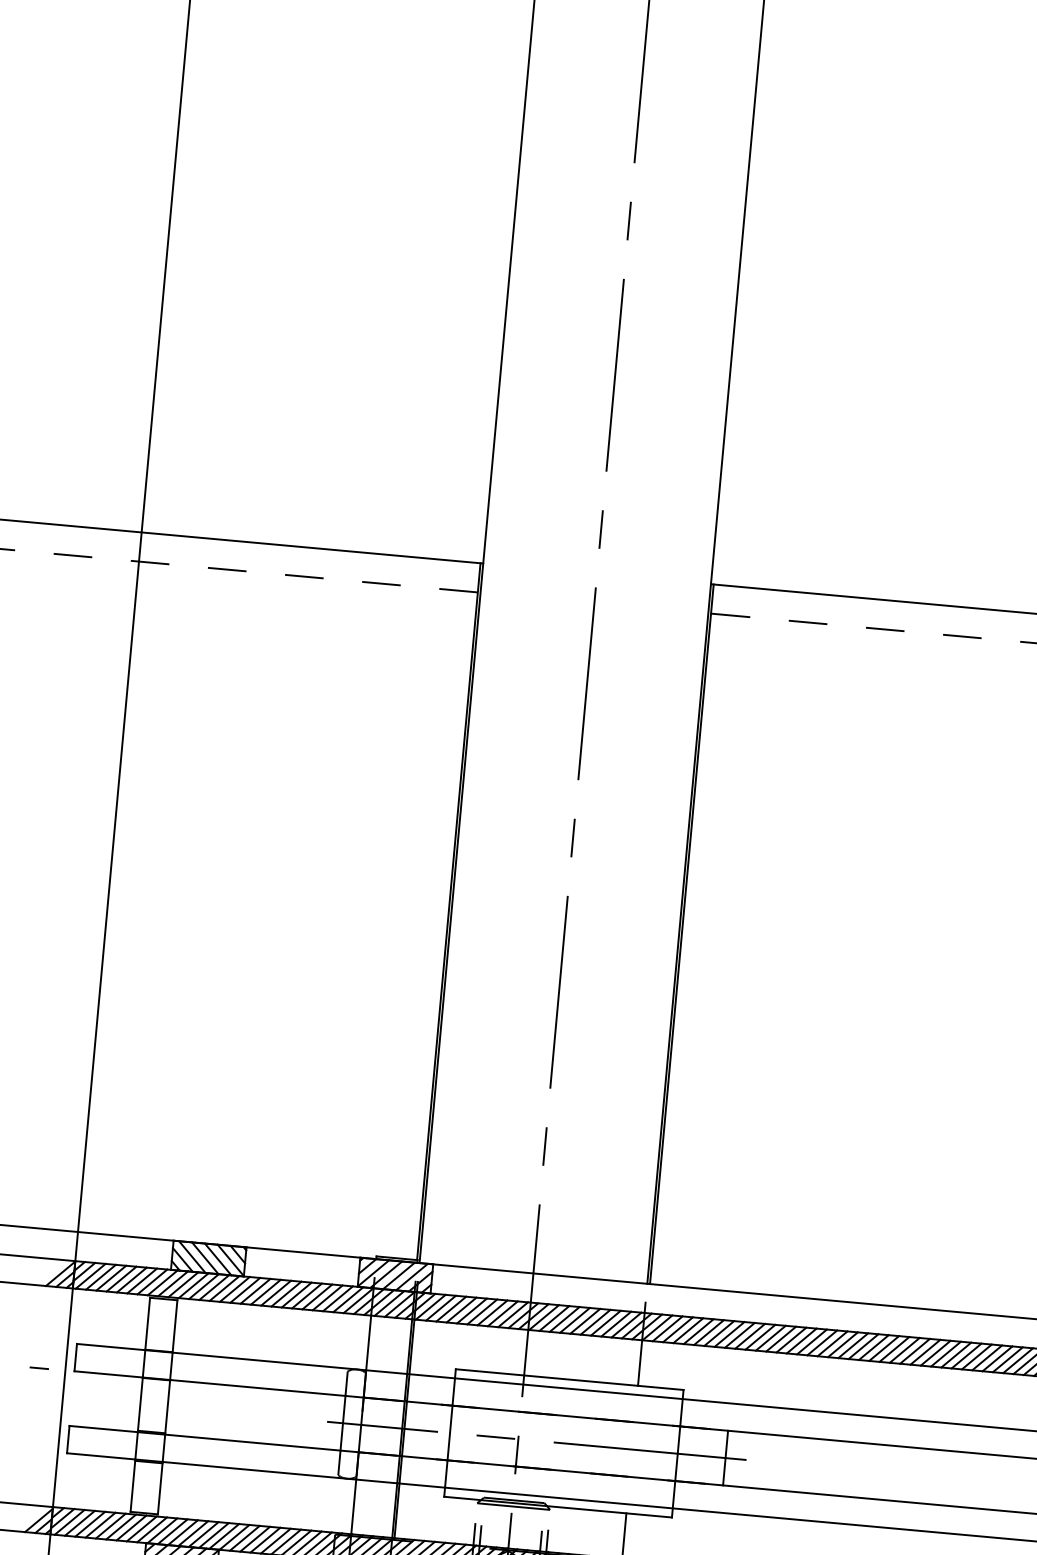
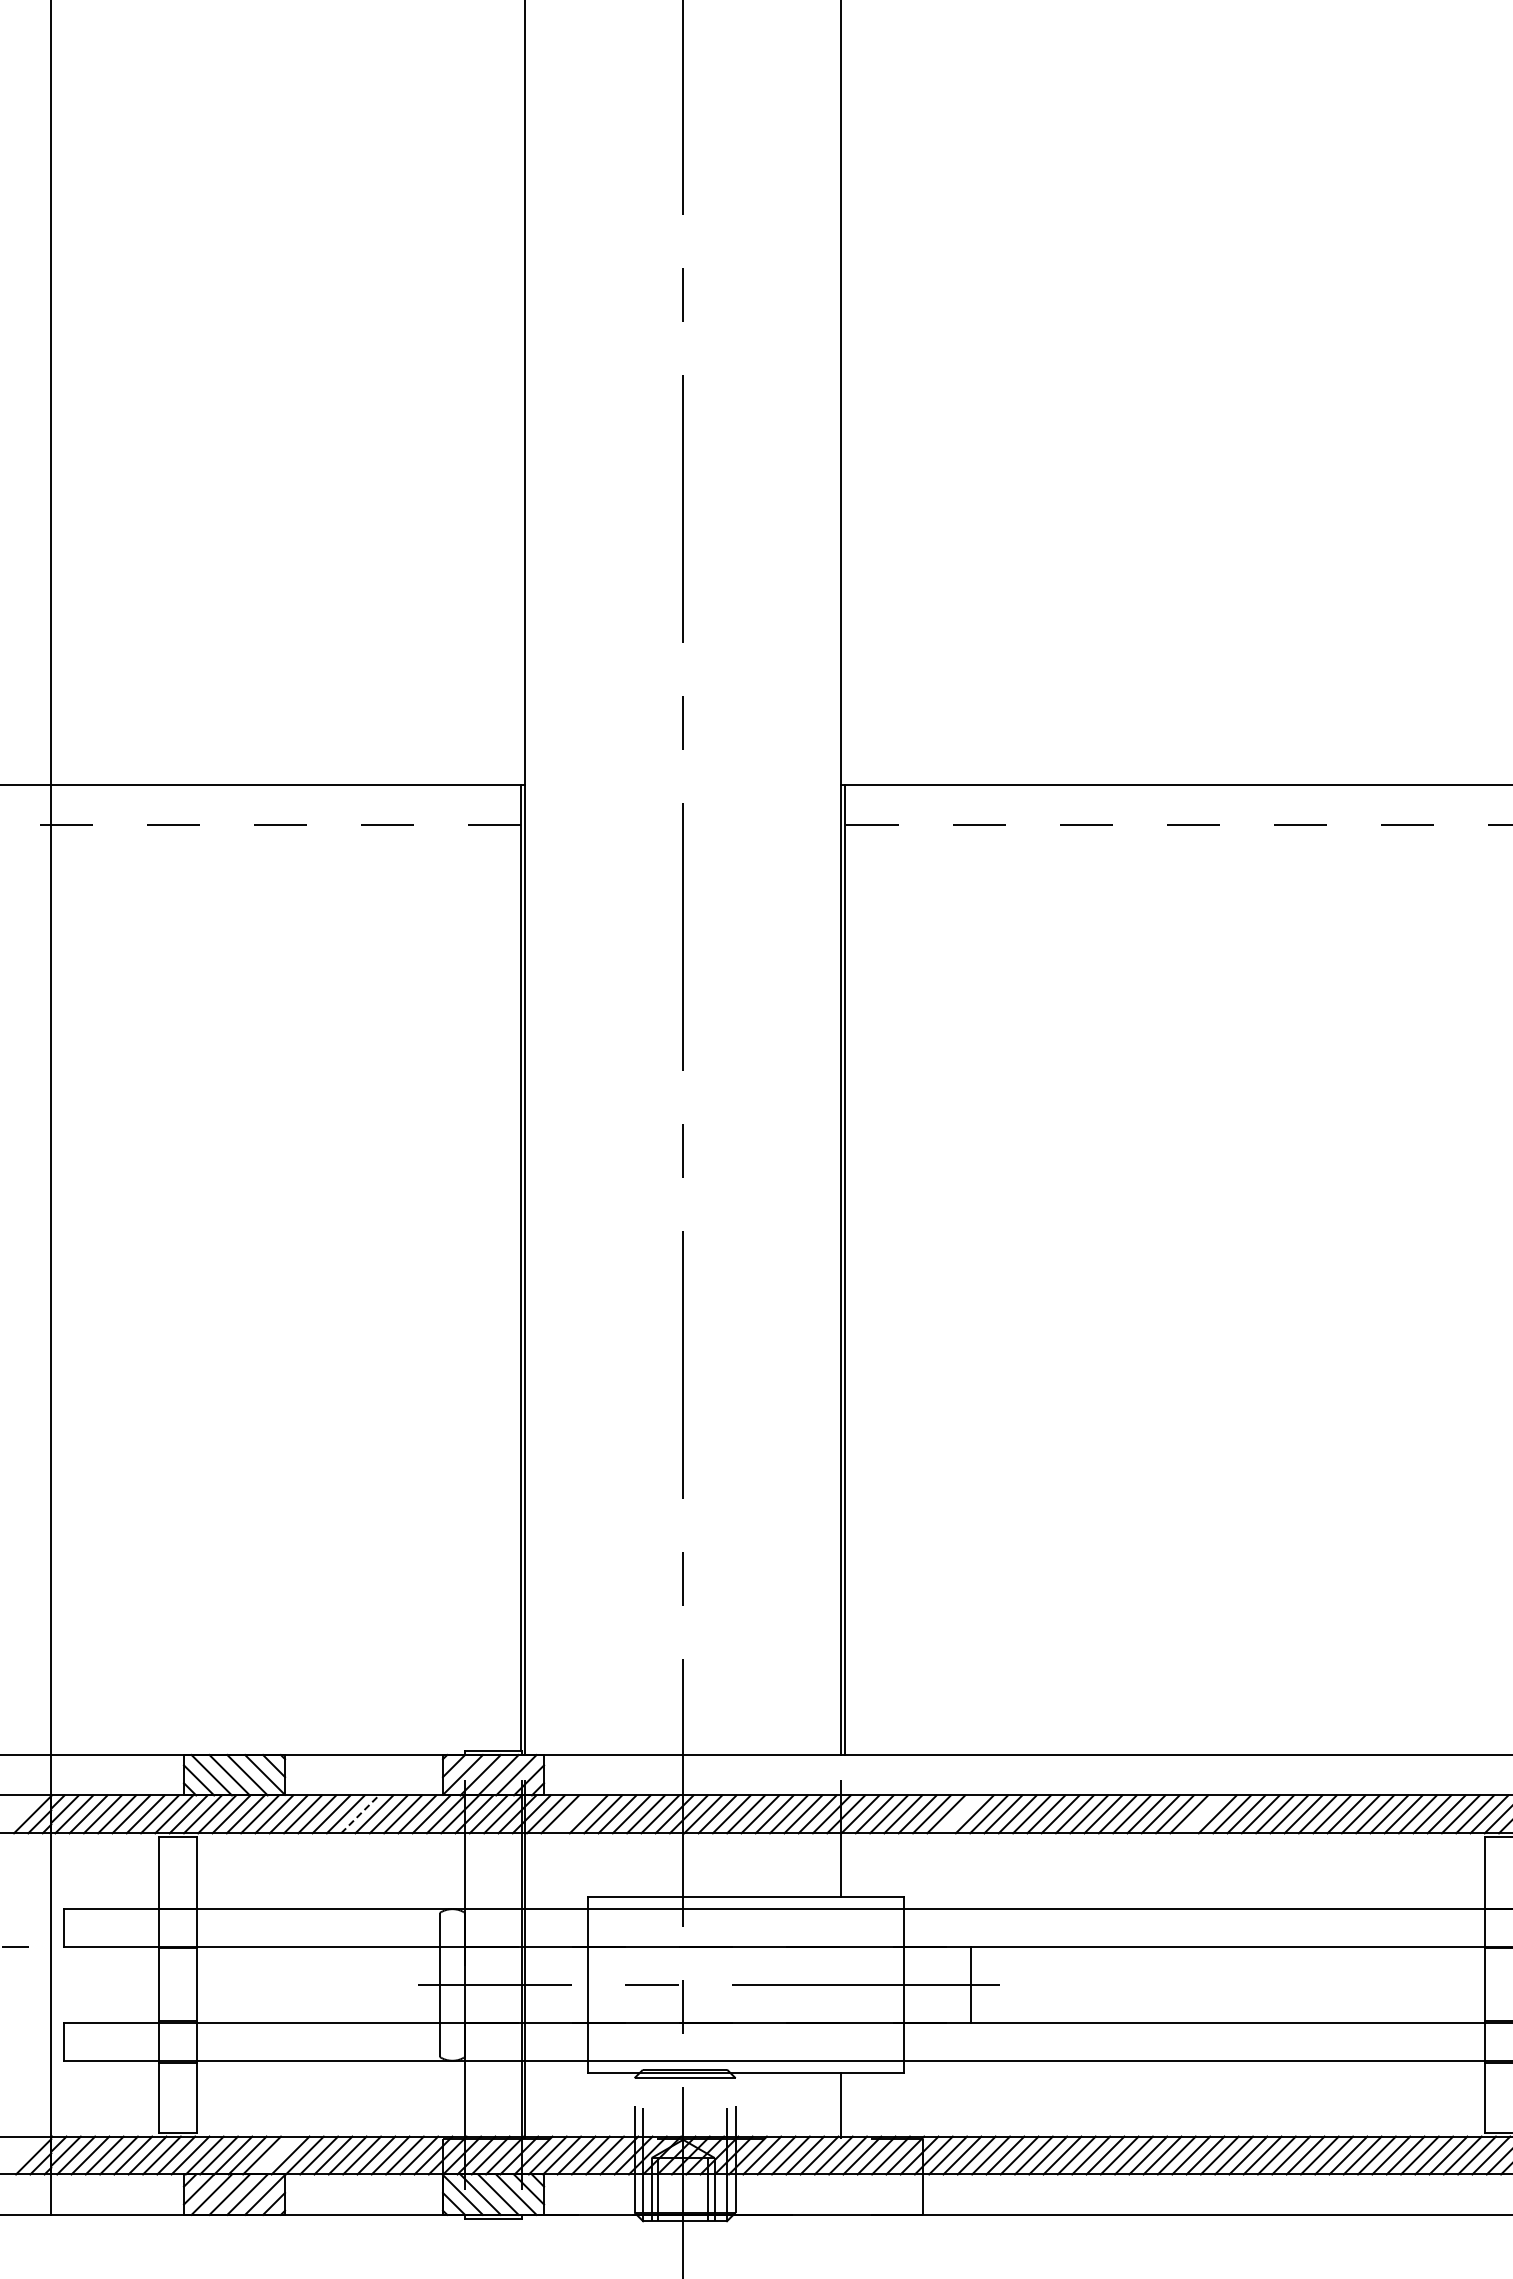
line: (296, 1295) -> (360, 1814), solid -> dashed
line: (451, 1309) -> (574, 1814), removed
line: (729, 1334) -> (960, 1814), removed
line: (904, 1350) -> (1203, 1814), removed
line: (214, 1535) -> (276, 2155), removed

